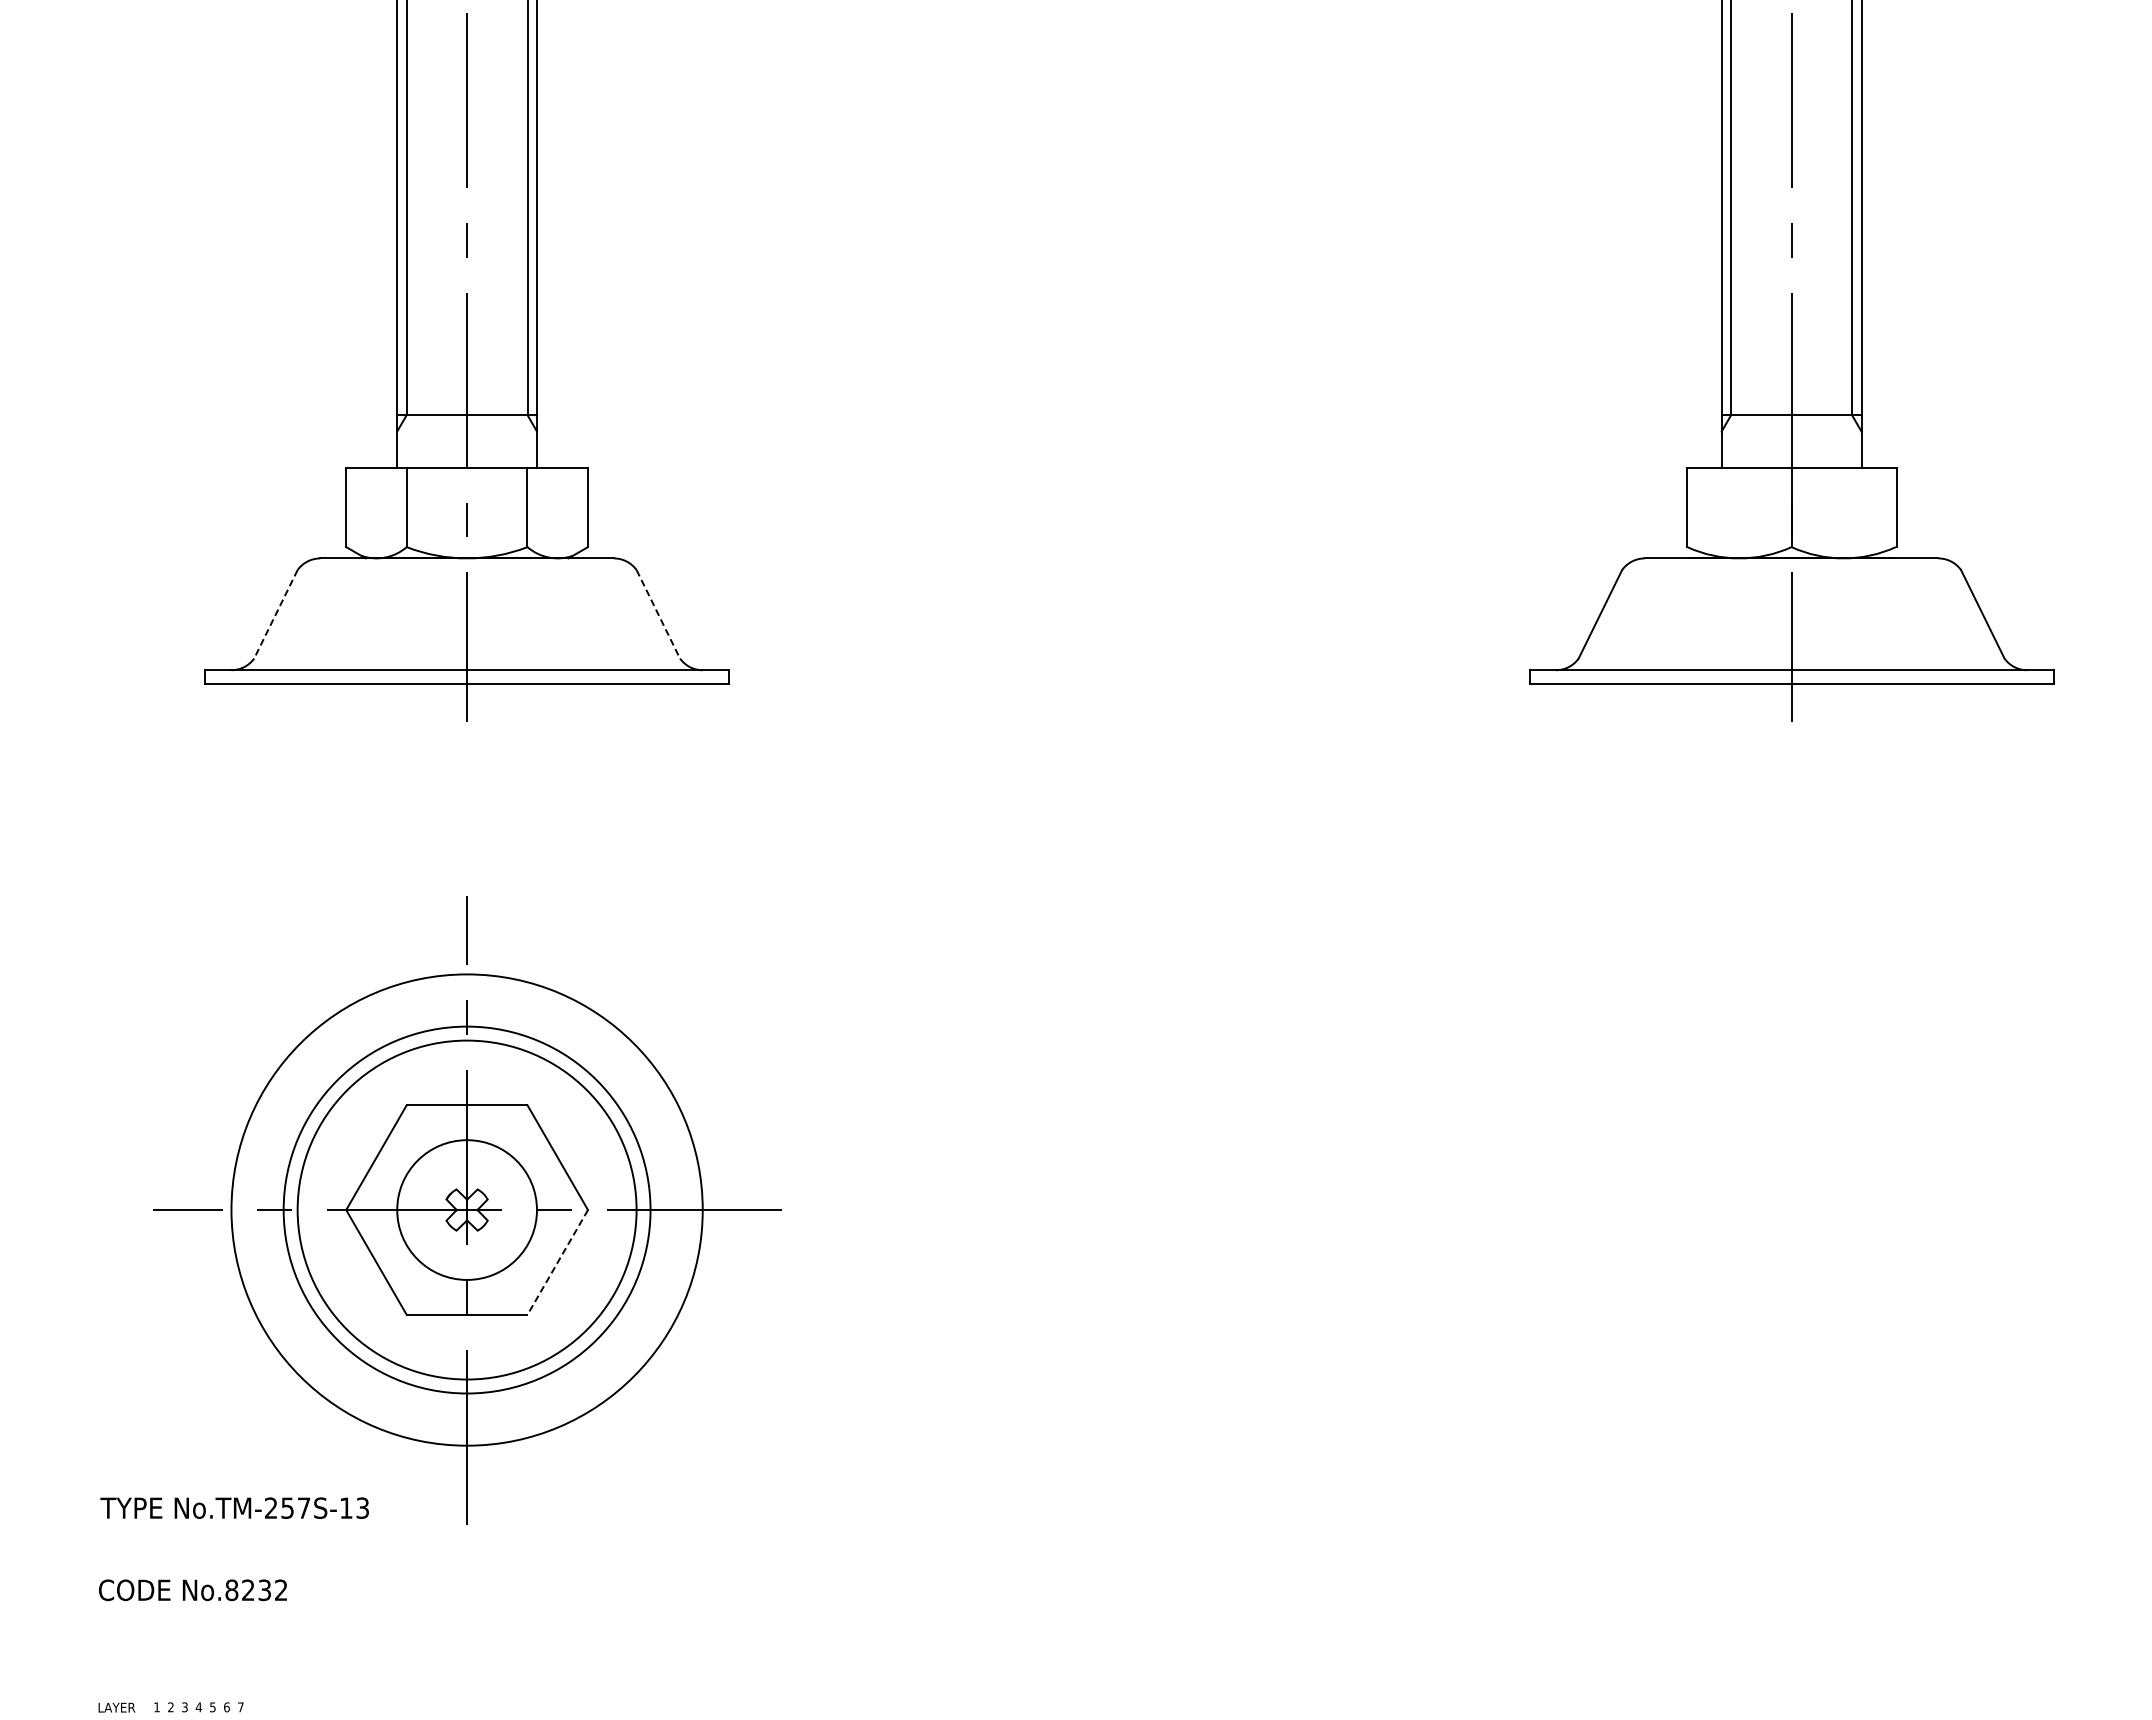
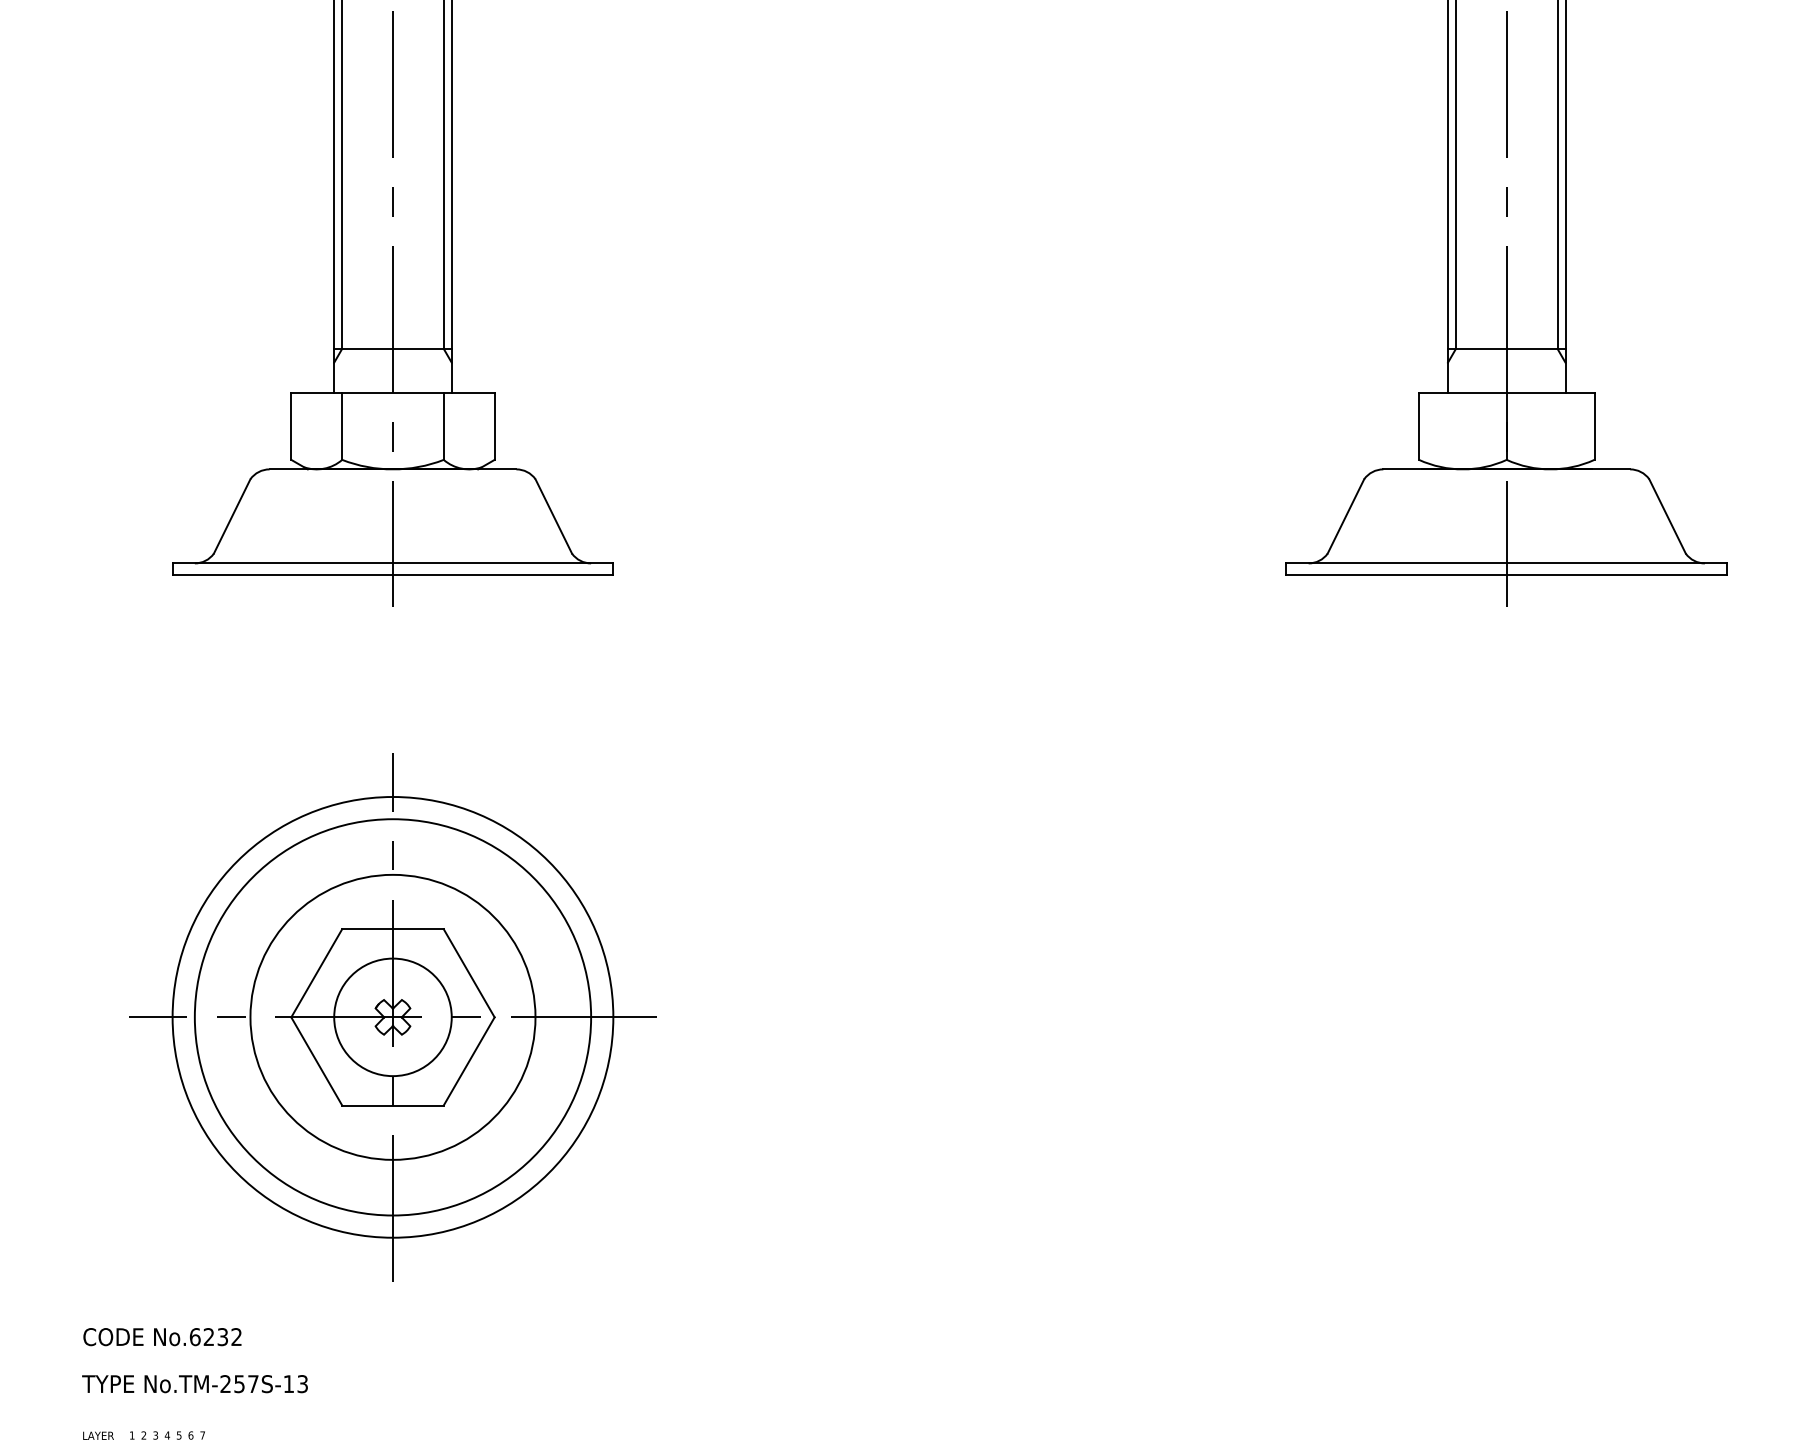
line: (275, 614) -> (231, 516), dashed -> solid
line: (658, 614) -> (553, 516), dashed -> solid
circle: (467, 1210) -> (393, 1017), size x1.43
line: (557, 1262) -> (468, 1061), dashed -> solid
text: (234, 1507) -> (194, 1383), moved
text: (231, 1589) -> (194, 1336), No.8232 -> No.6232

